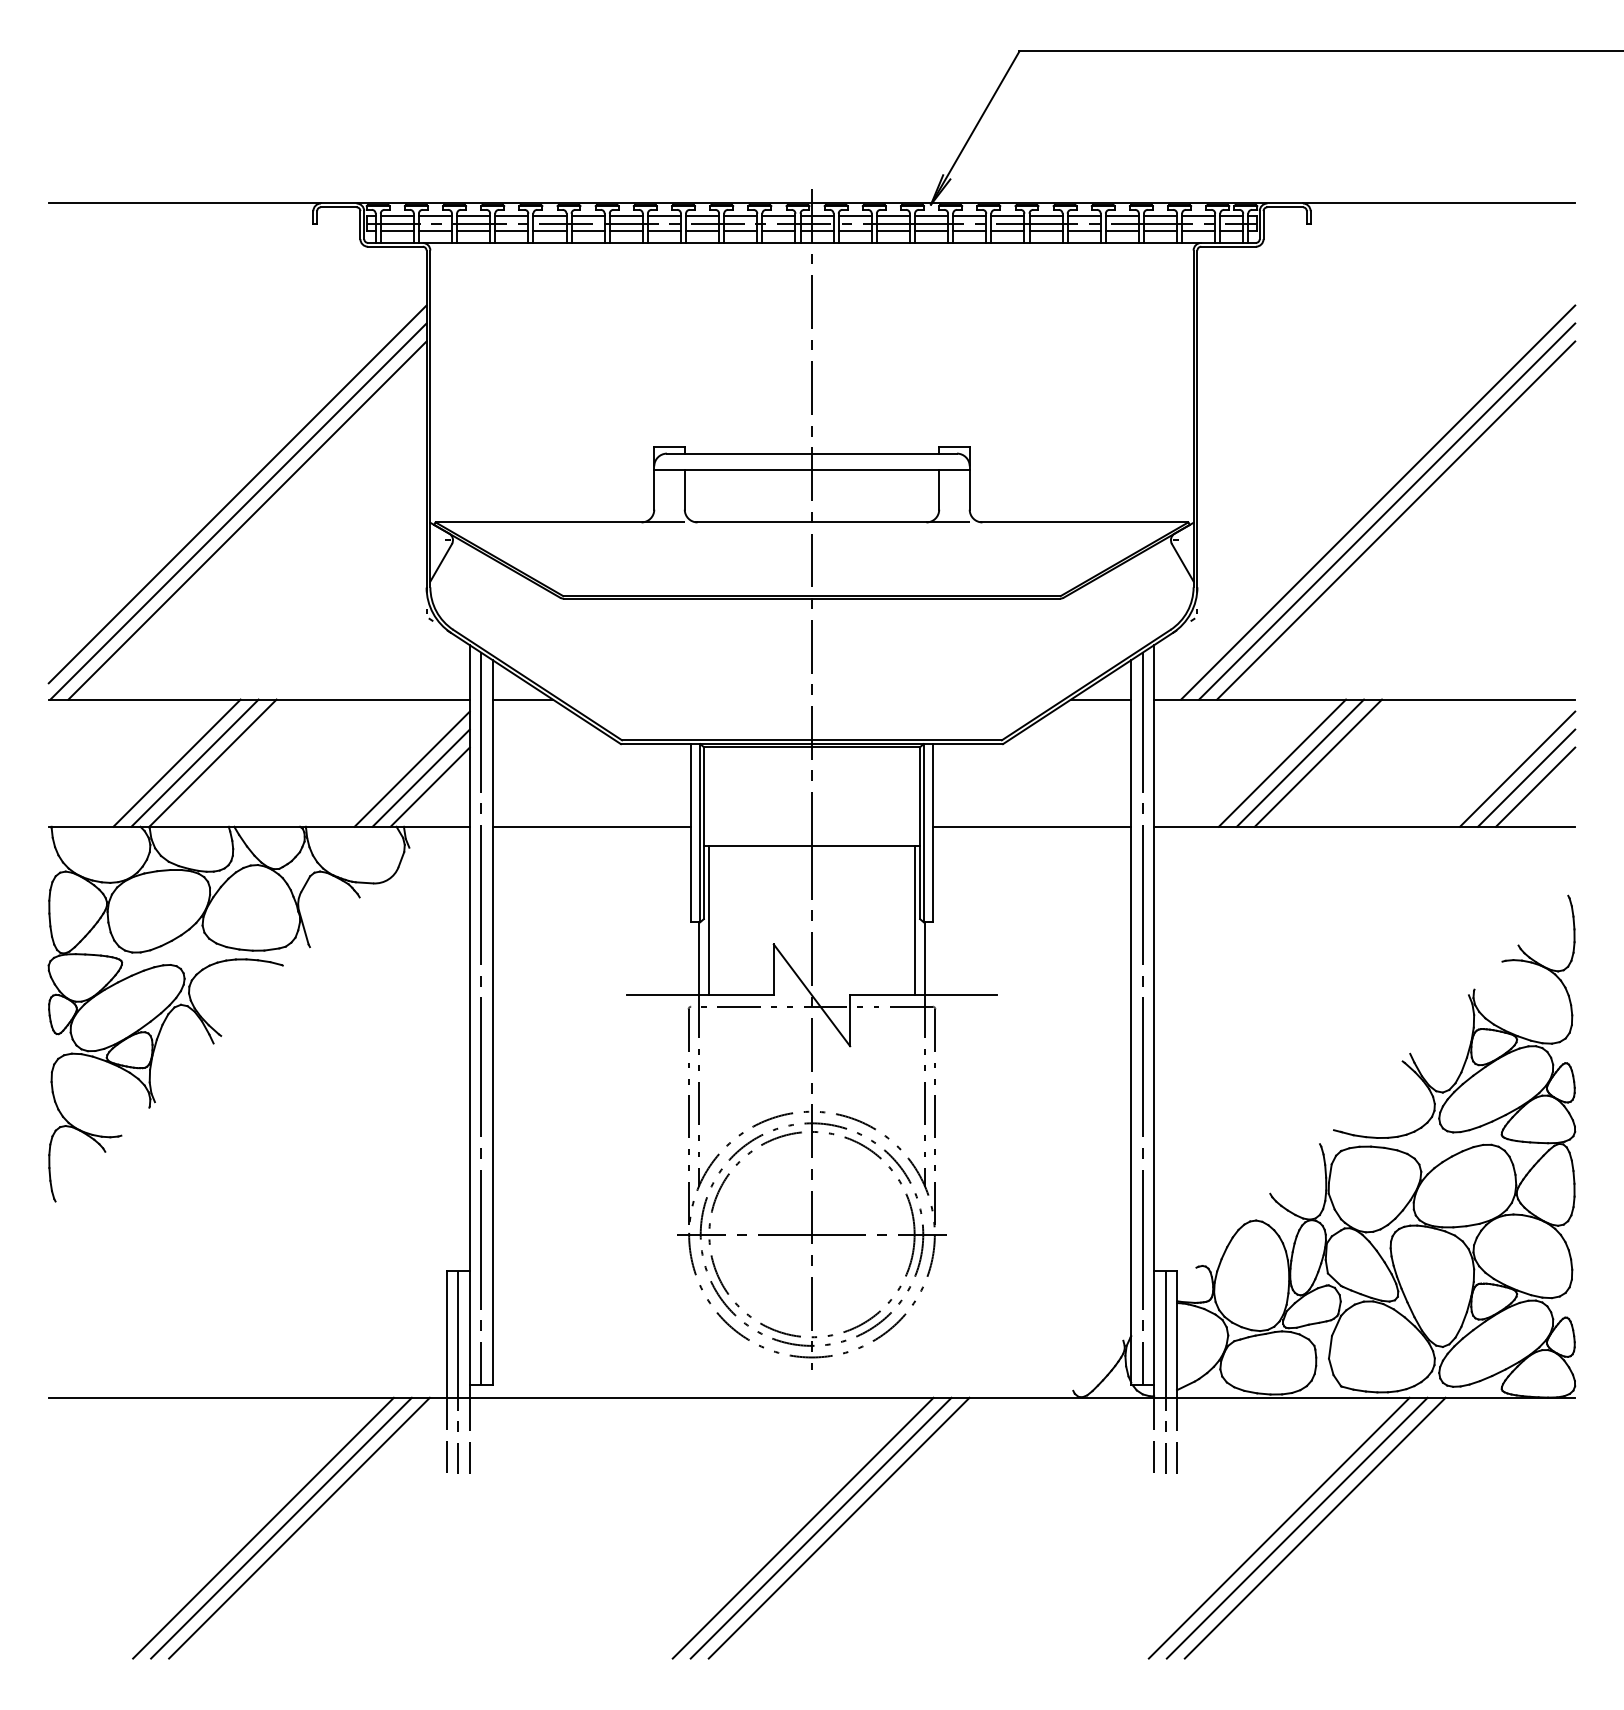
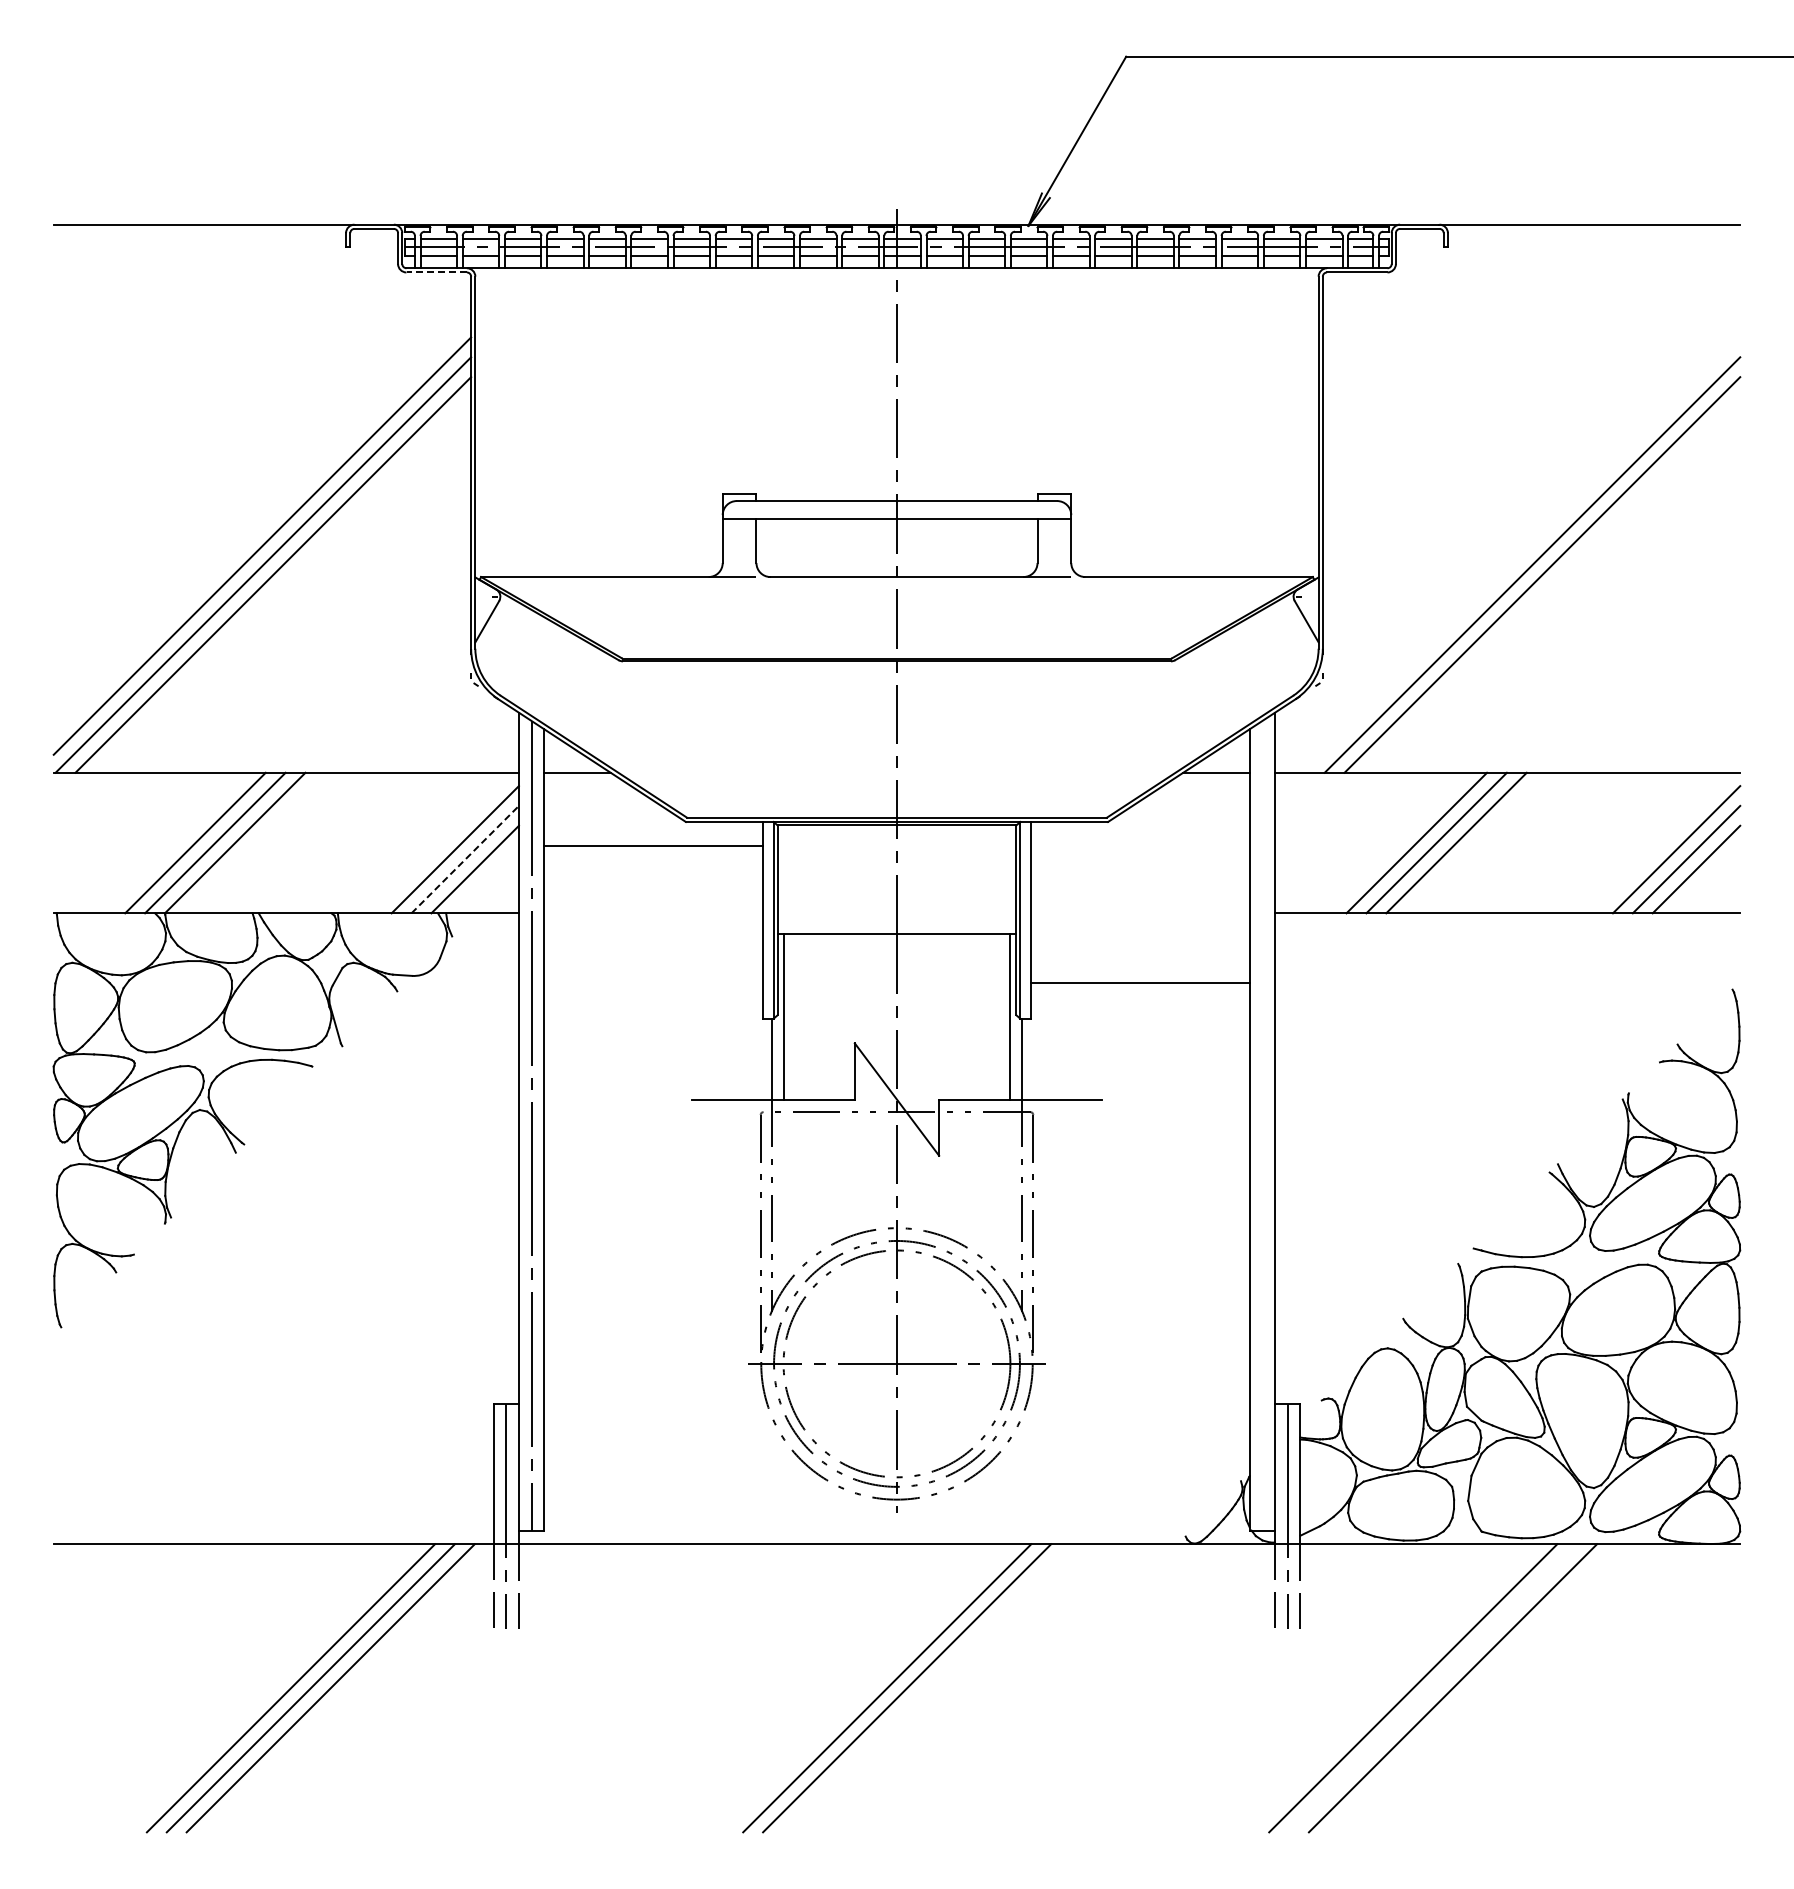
line: (395, 246) -> (436, 272), solid -> dashed
line: (1378, 502) -> (1522, 554), removed
line: (421, 778) -> (465, 859), solid -> dashed
line: (591, 826) -> (653, 846), moved
line: (1031, 826) -> (1139, 983), moved
line: (1142, 1018) -> (1262, 1125), removed
line: (838, 1528) -> (926, 1688), removed
line: (1297, 1528) -> (1433, 1688), removed

